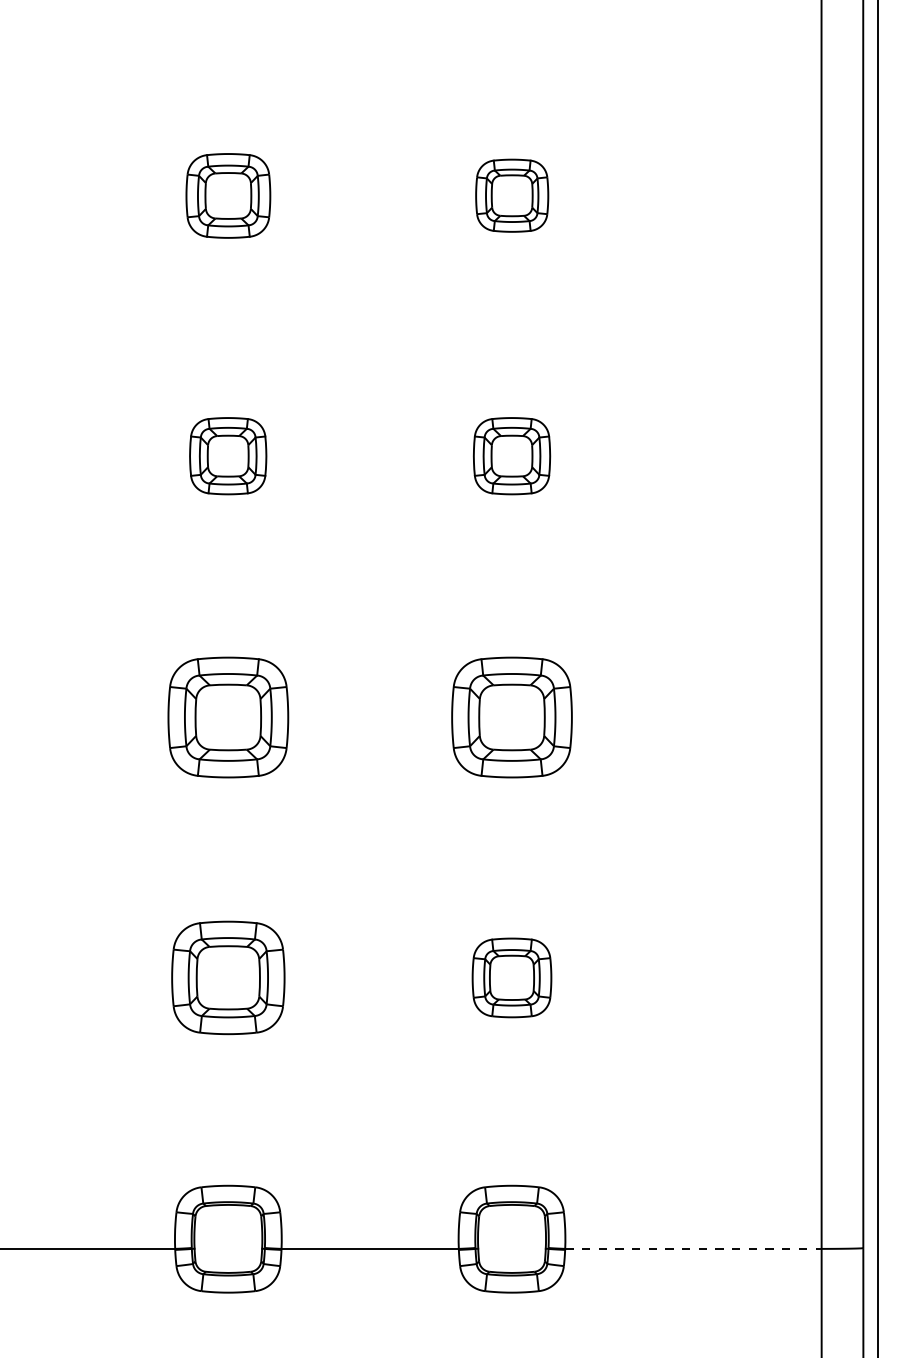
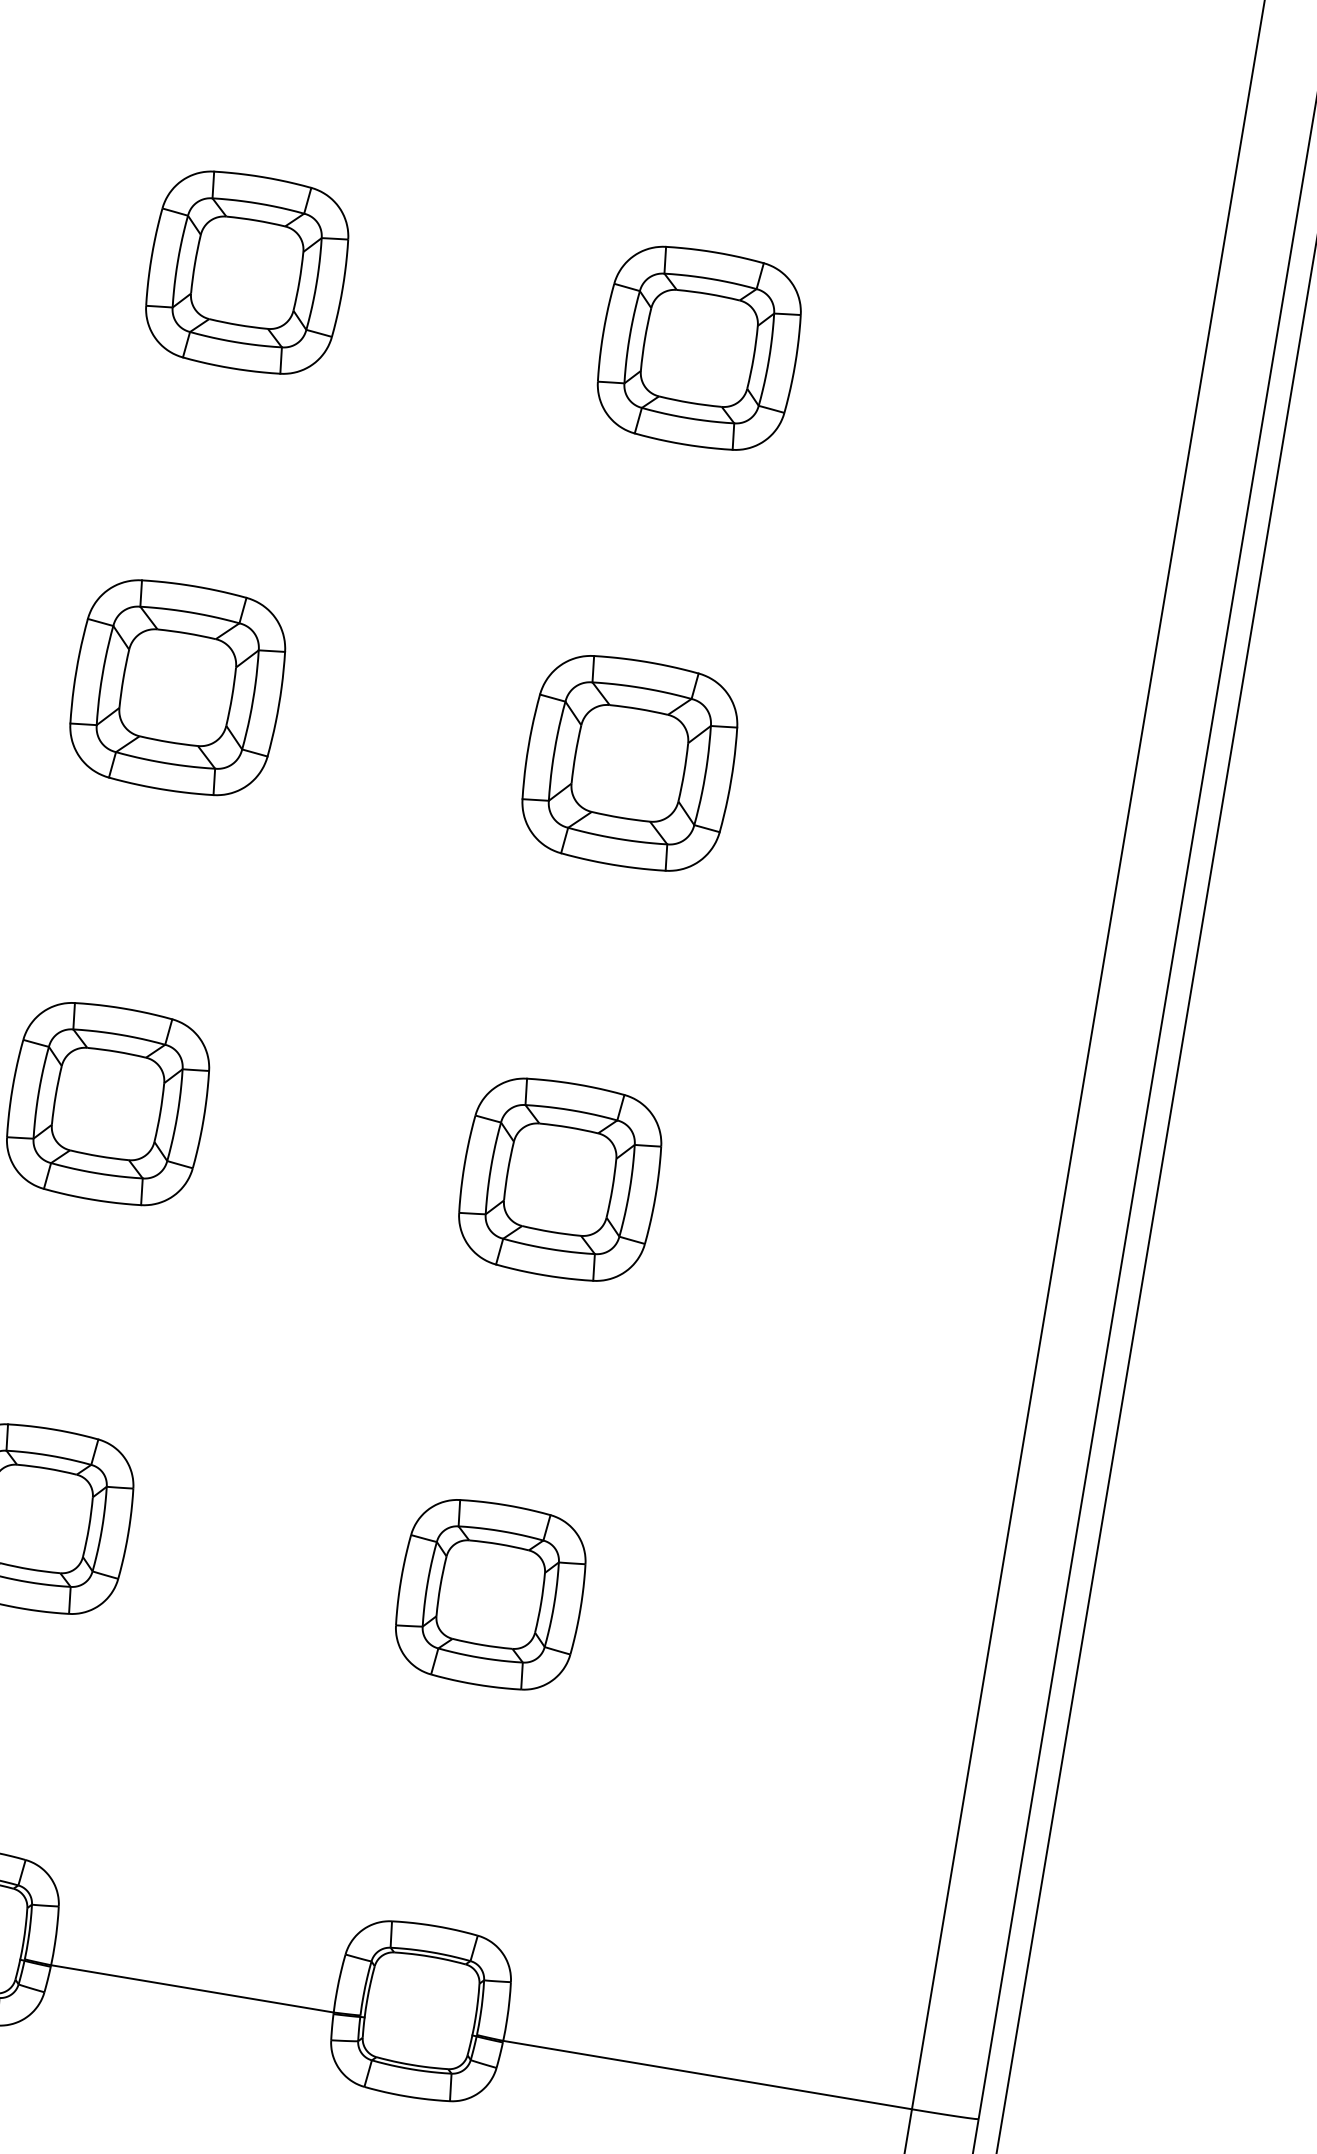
part: (228, 195) -> (247, 272), size x1.43
part: (512, 195) -> (700, 347), size x1.67
part: (227, 455) -> (176, 686), size x1.67
part: (511, 455) -> (629, 761), size x1.67
part: (511, 977) -> (490, 1593), size x1.43
line: (693, 1248) -> (707, 2074), dashed -> solid

